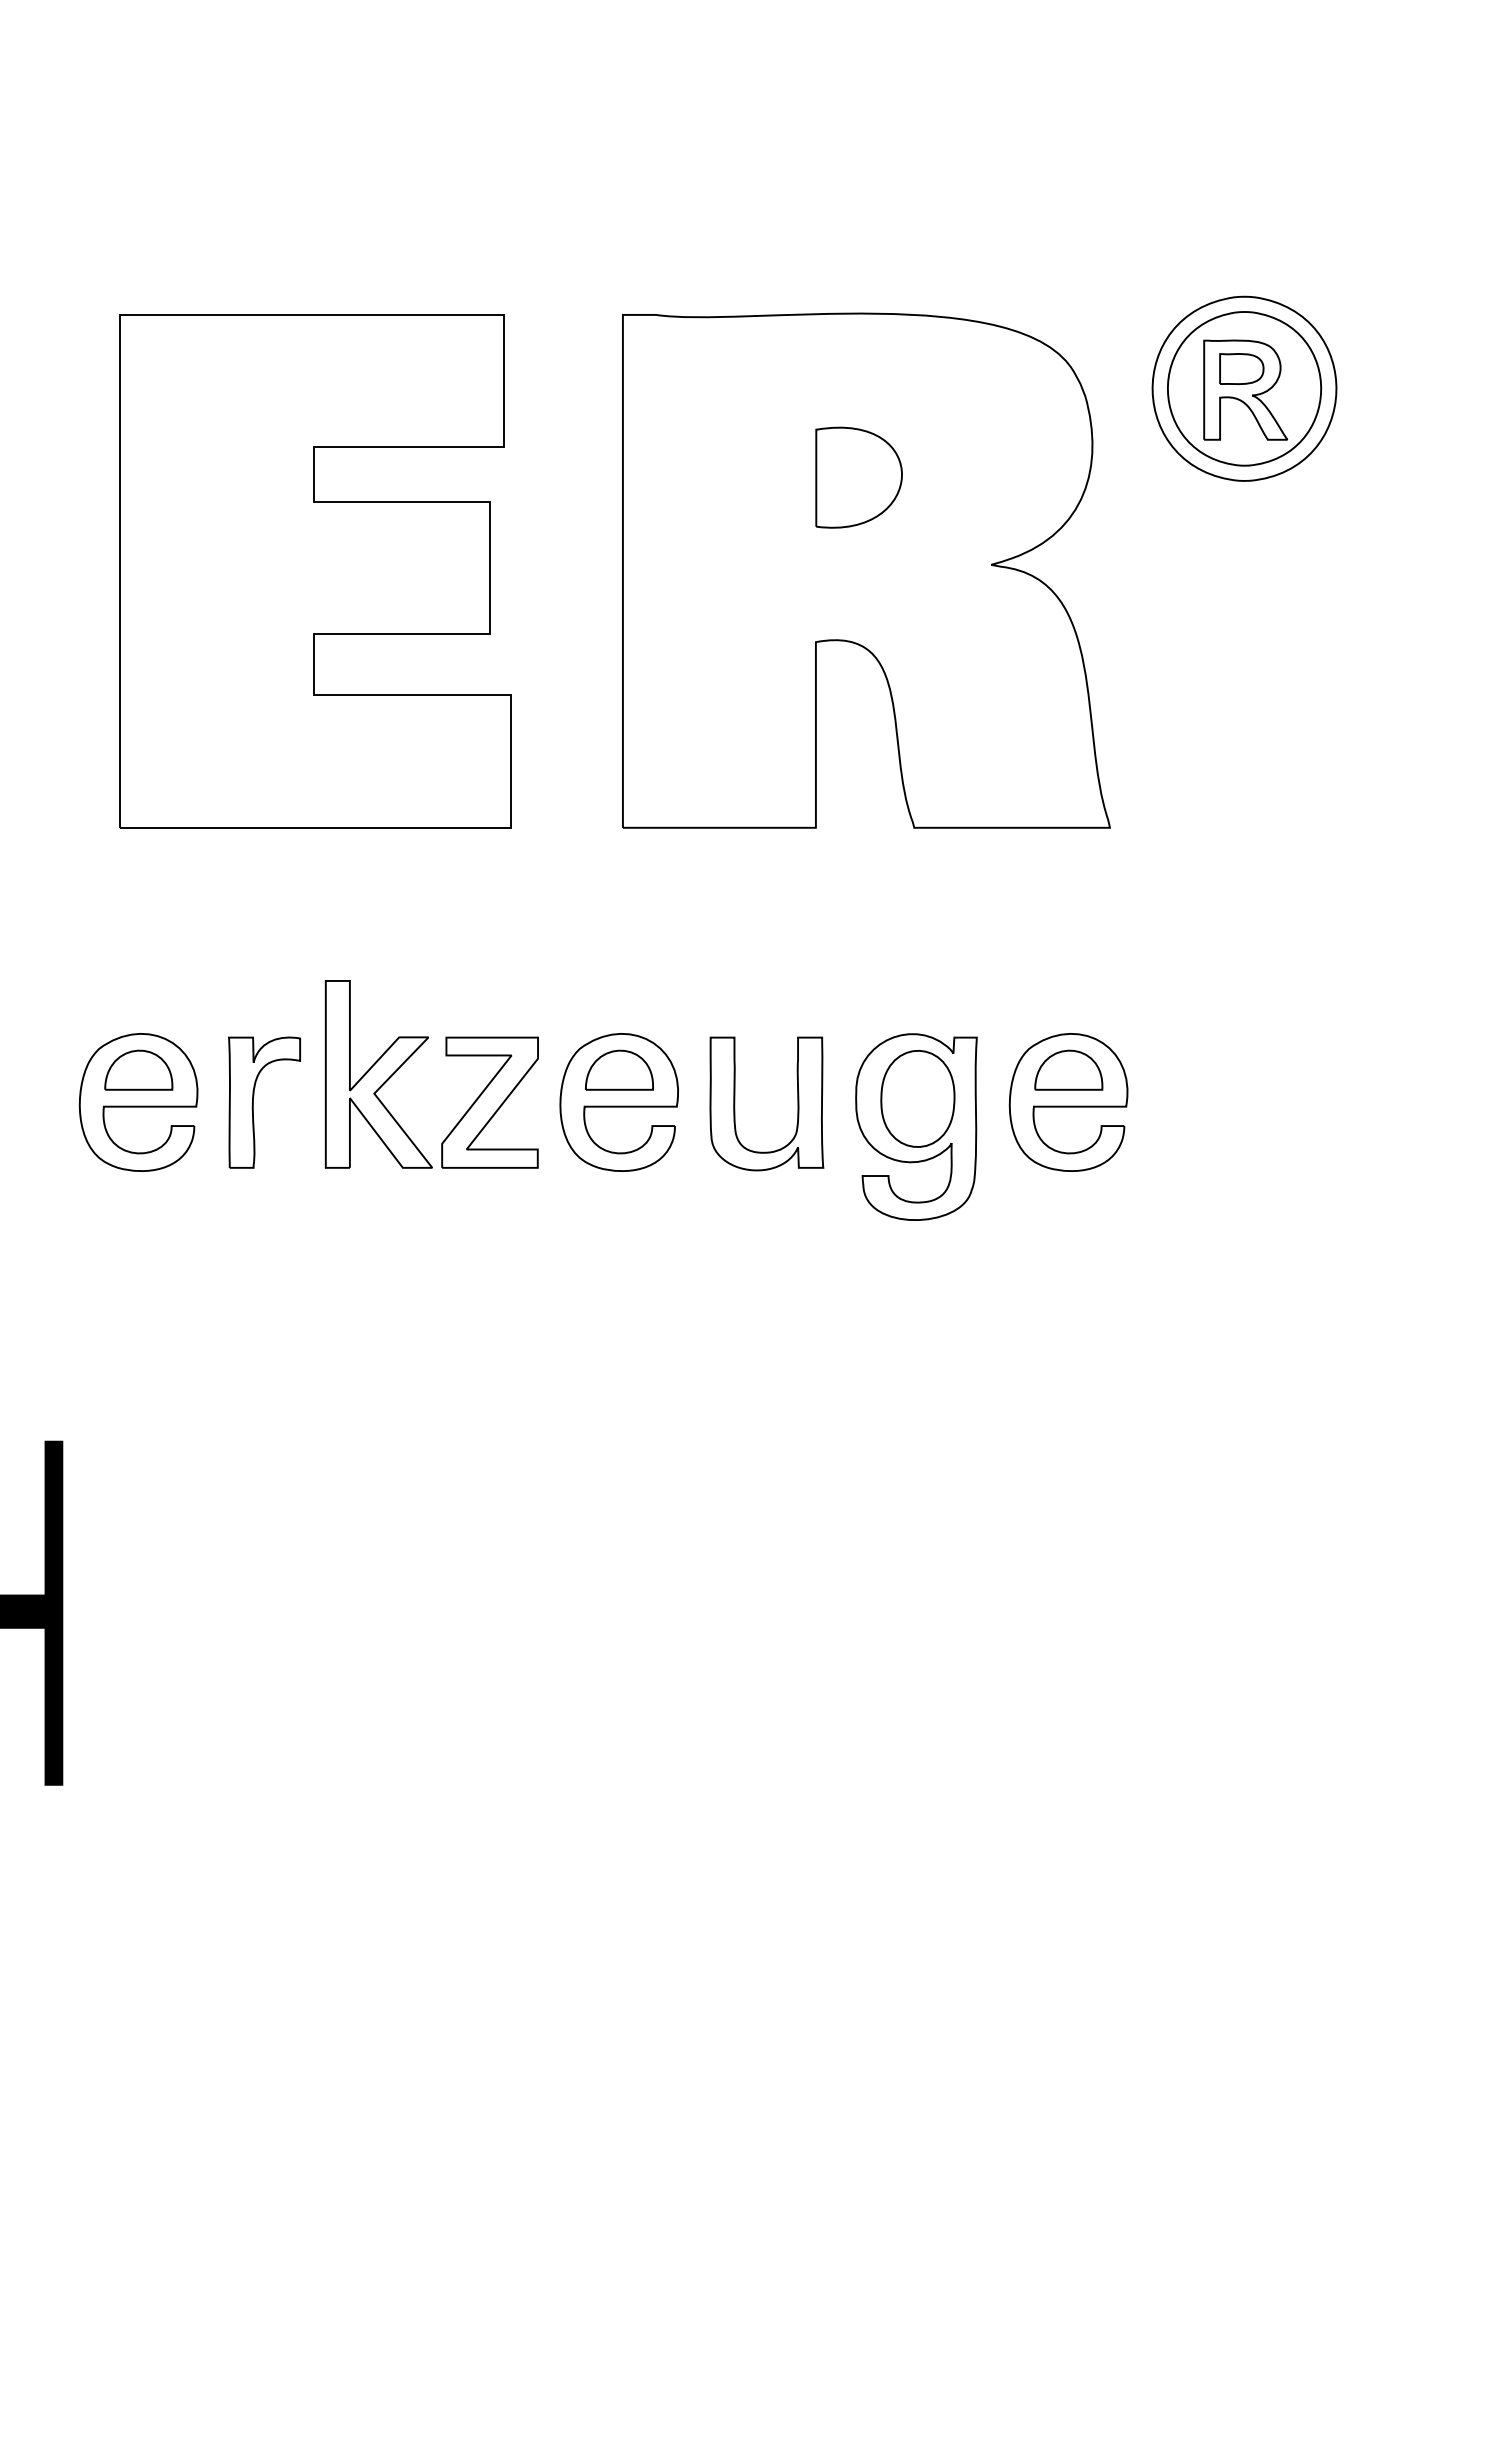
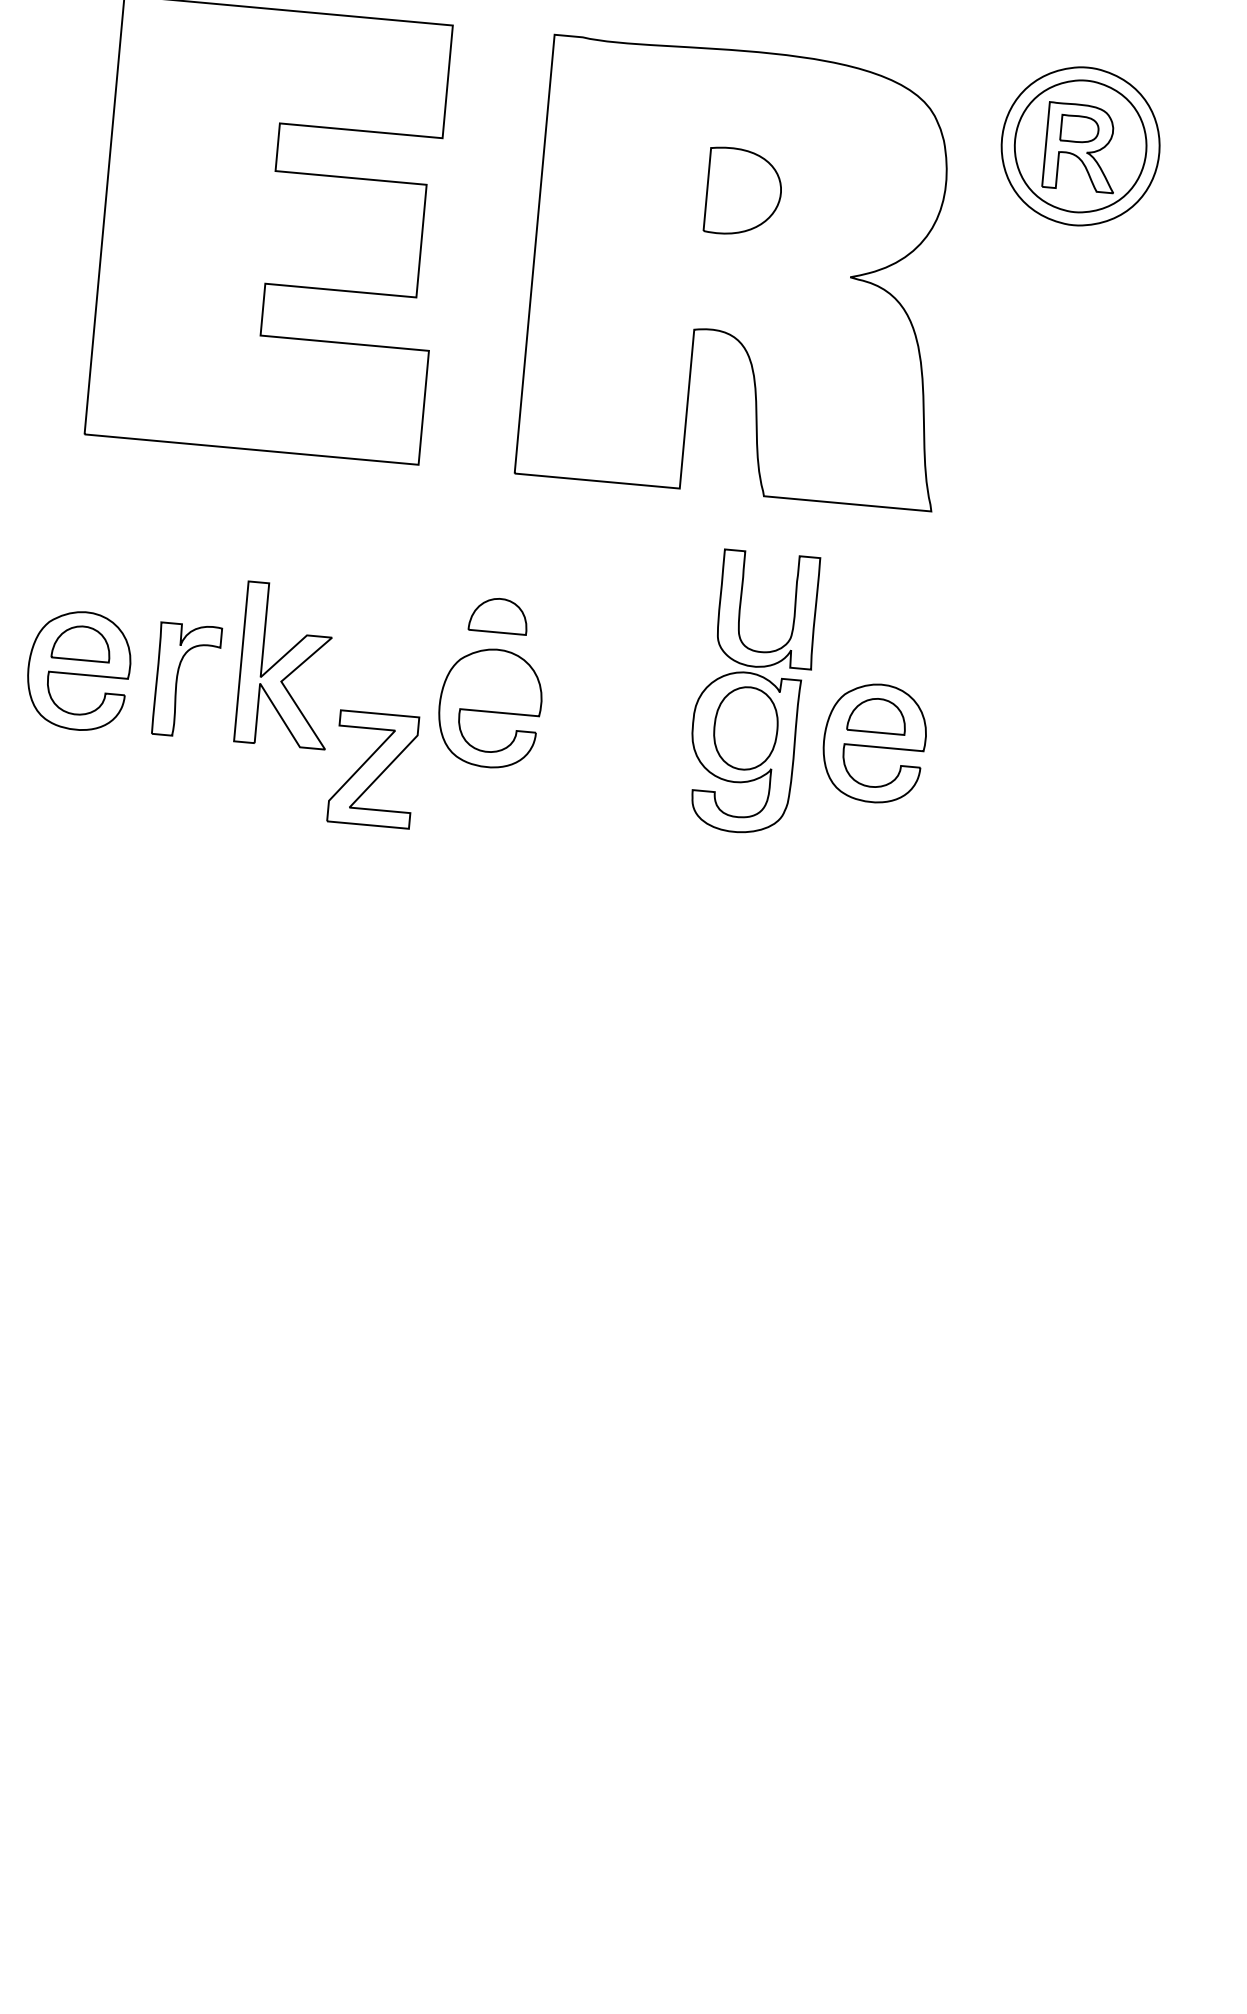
part: (619, 1069) -> (498, 615), moved
part: (489, 1102) -> (372, 769), moved
part: (735, 1103) -> (741, 607), moved

